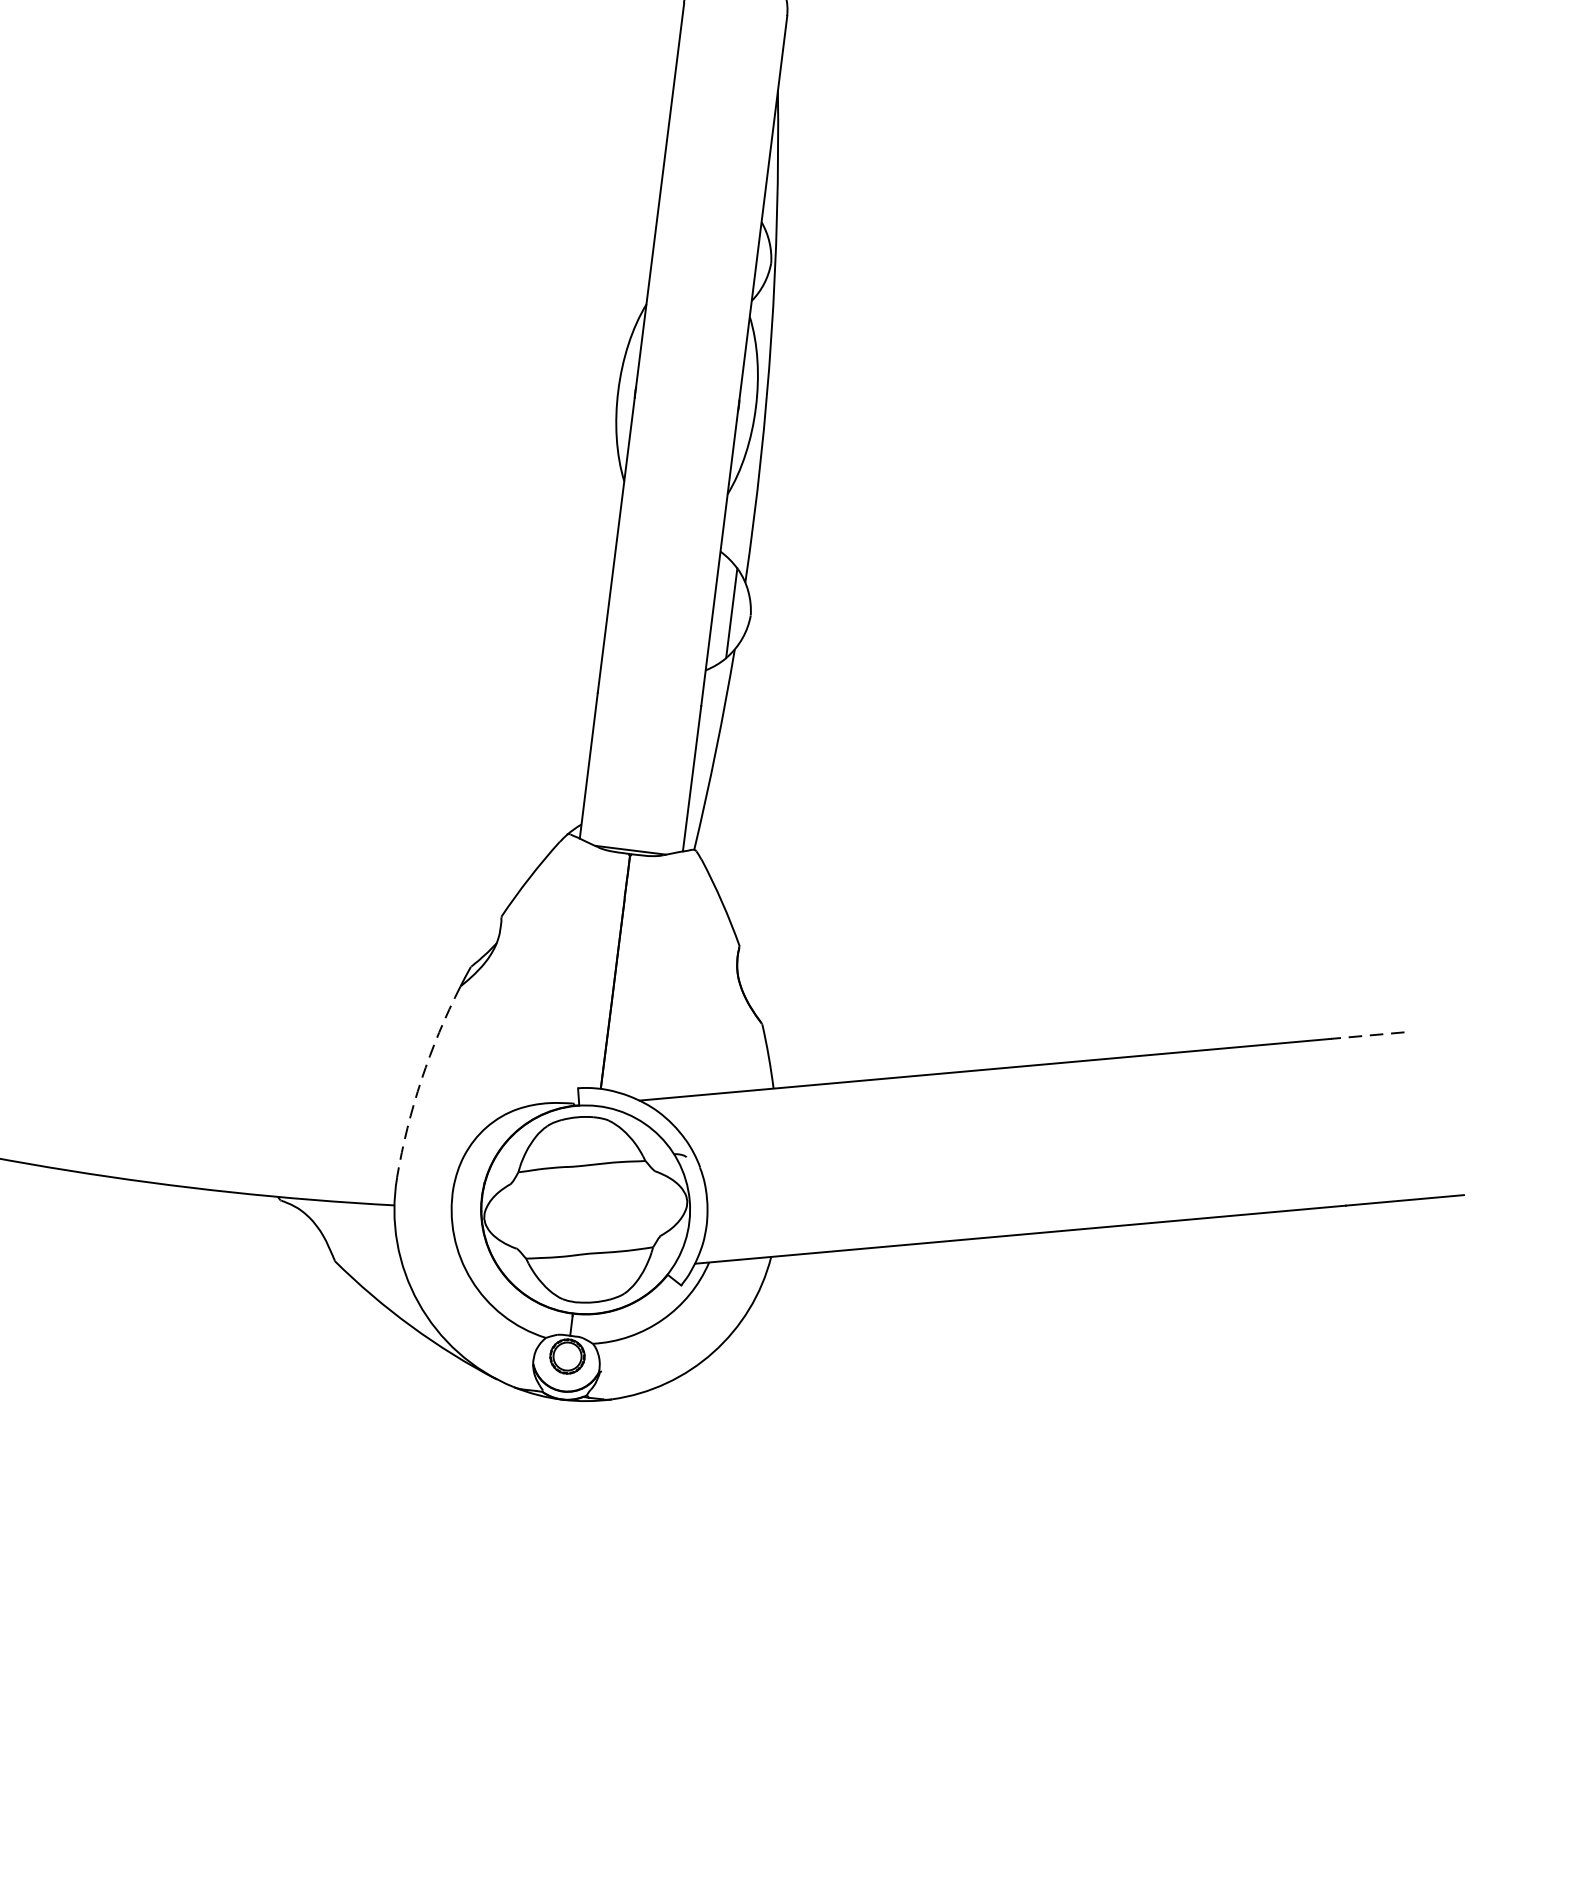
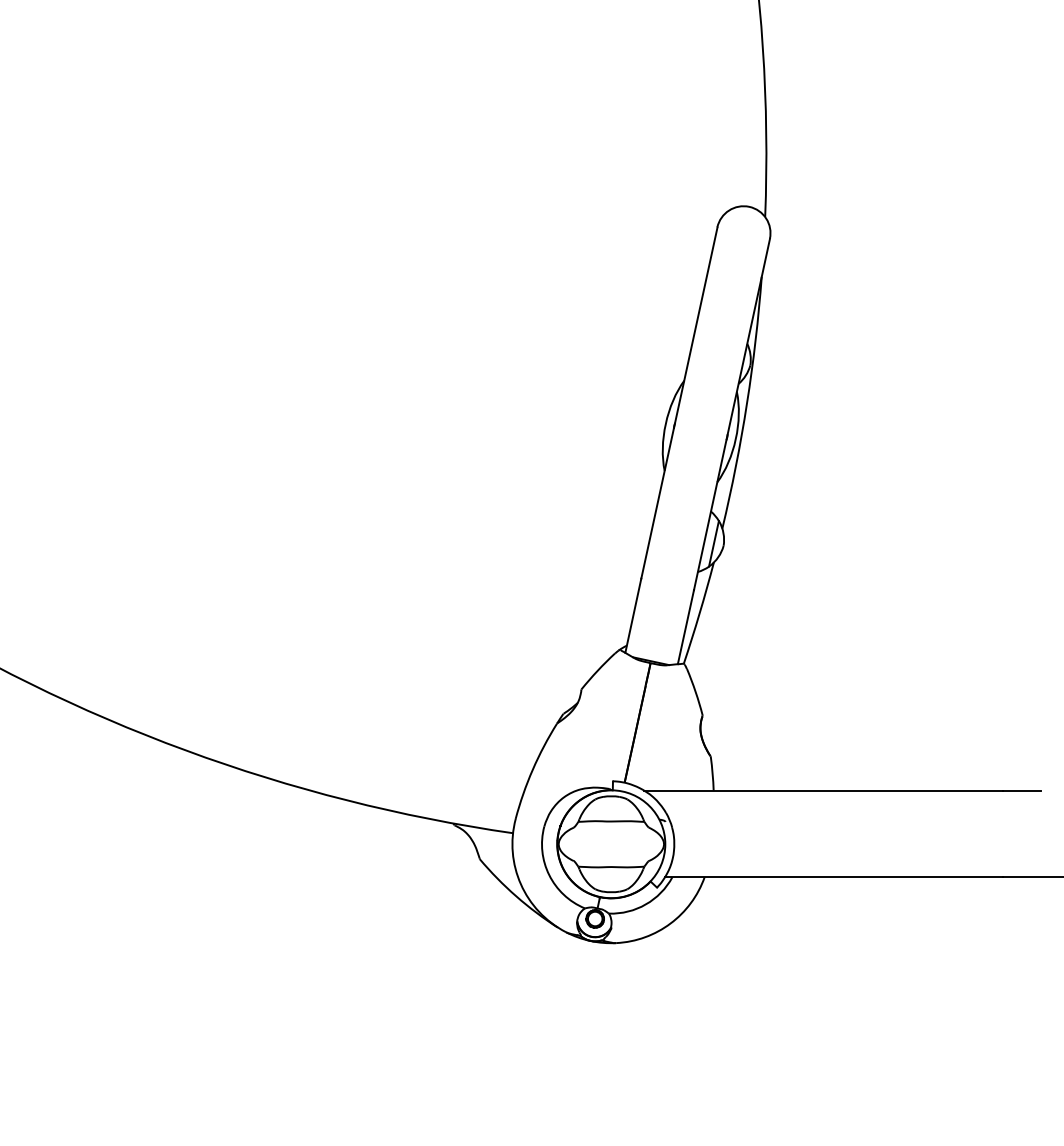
line: (1366, 1035) -> (1021, 790), dashed -> solid
arc: (420, 1079) -> (532, 769), dashed -> solid

